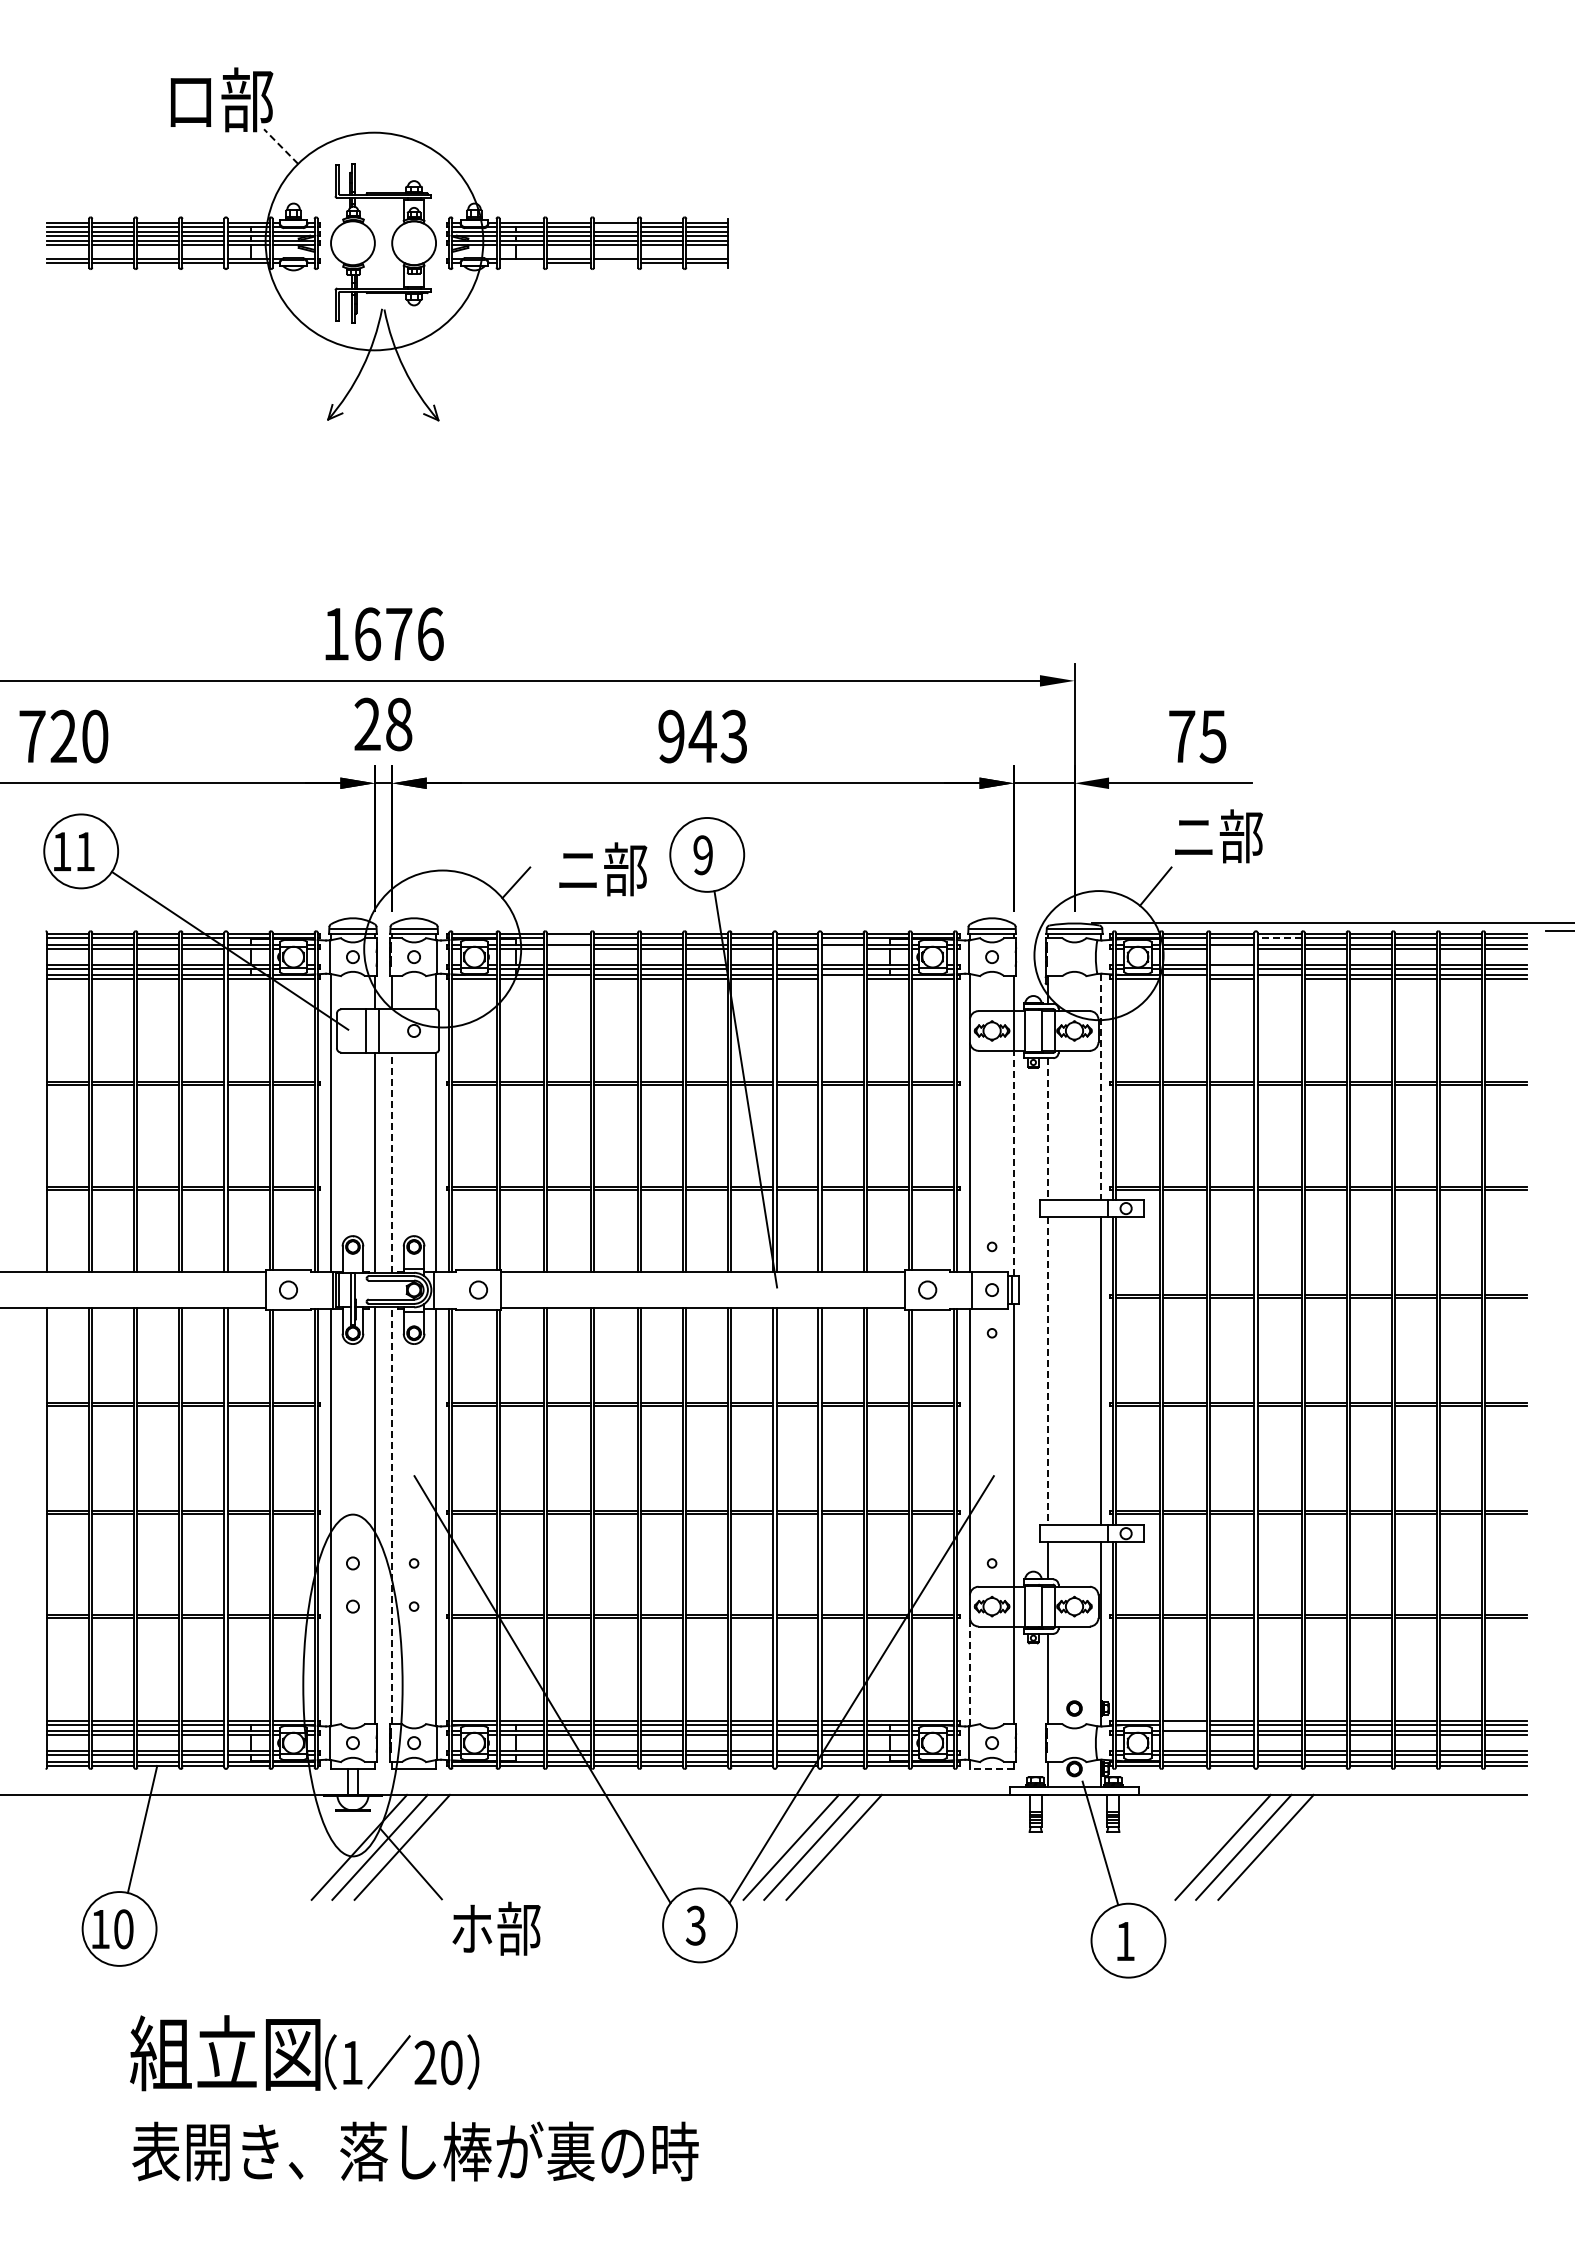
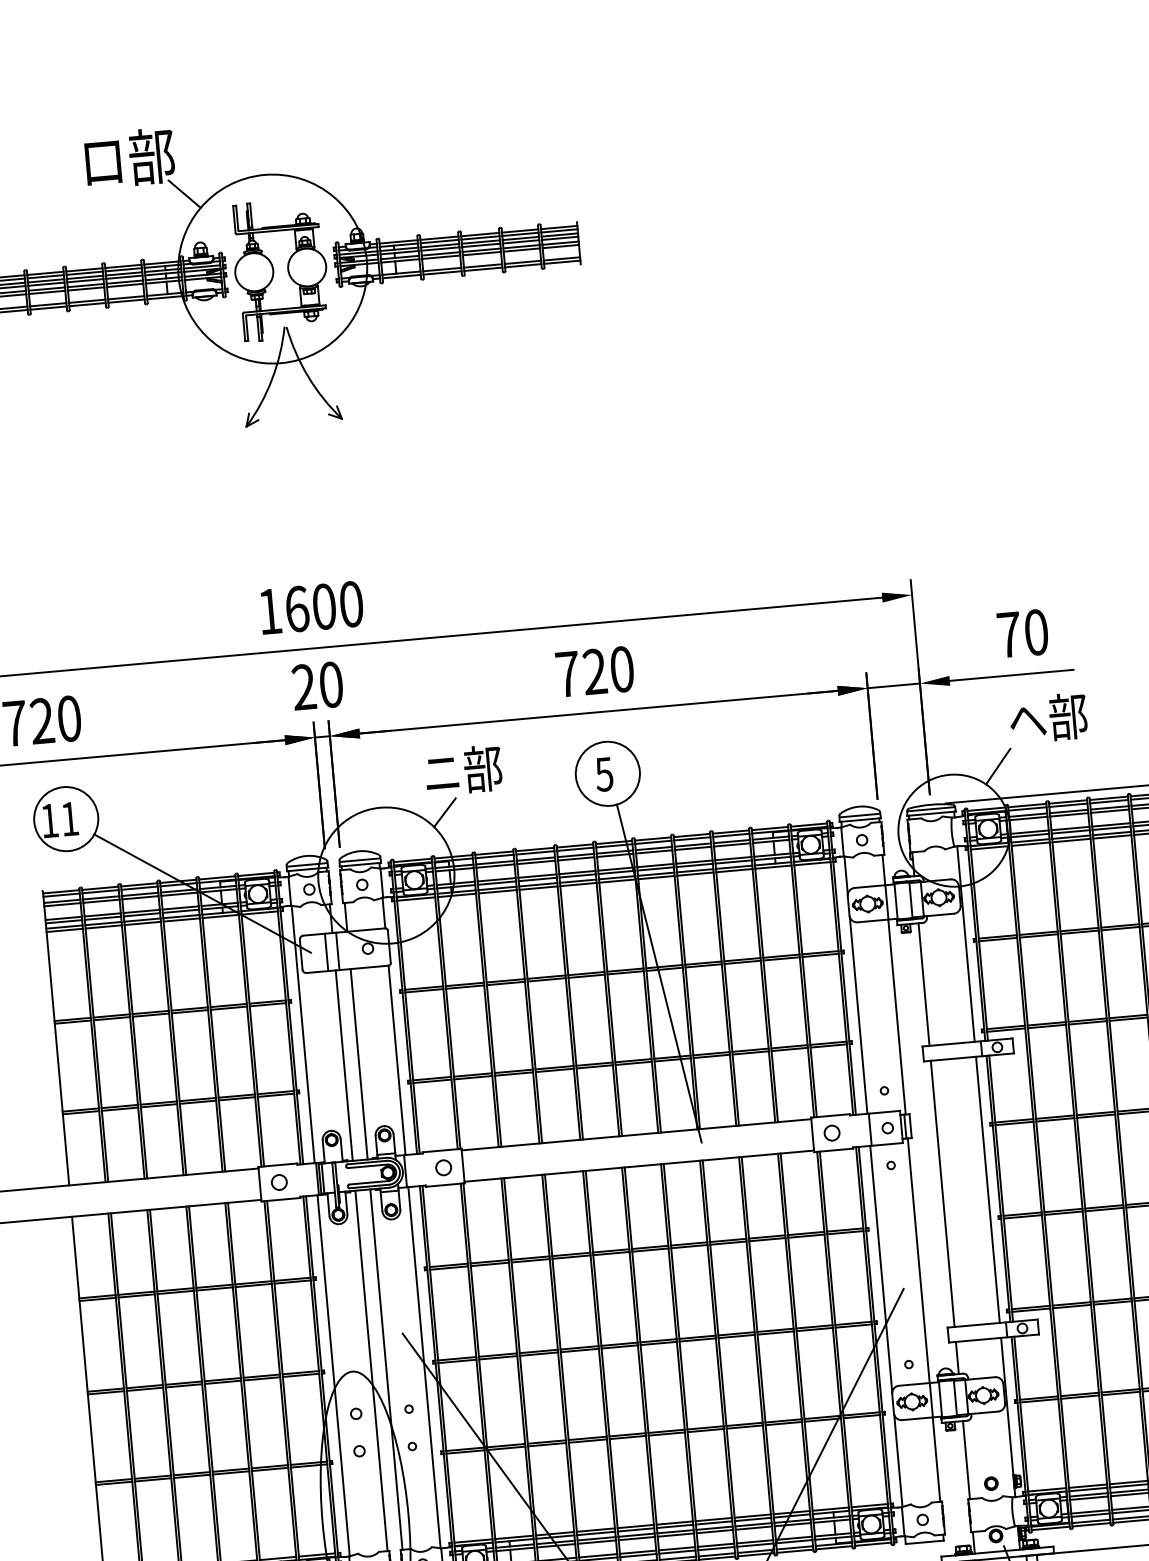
line: (280, 146) -> (184, 194), dashed -> solid
line: (616, 227) -> (480, 238), added
line: (521, 263) -> (401, 276), added
line: (616, 263) -> (483, 269), added
text: (414, 633) -> (337, 604), 1676 -> 1600
text: (399, 724) -> (331, 684), 28 -> 20
text: (702, 736) -> (594, 671), 943 -> 720
text: (1212, 736) -> (1035, 632), 75 -> 70
text: (1194, 837) -> (1027, 721), ニ部 -> ヘ部
text: (702, 855) -> (603, 774), 9 -> 5
text: (603, 869) -> (463, 770), moved
line: (568, 938) -> (494, 856), added
line: (1279, 938) -> (1109, 801), dashed -> solid
line: (568, 949) -> (495, 866), added
line: (842, 949) -> (732, 845), added
line: (1232, 949) -> (1069, 815), added
line: (1232, 968) -> (1070, 831), added
line: (568, 978) -> (497, 891), added
line: (842, 978) -> (734, 870), added
line: (1185, 978) -> (1030, 843), added
line: (1279, 978) -> (1112, 836), added
line: (1100, 1087) -> (965, 944), dashed -> solid
line: (1048, 1129) -> (924, 984), dashed -> solid
line: (392, 1162) -> (359, 1064), dashed -> solid
line: (1014, 1163) -> (897, 1016), dashed -> solid
line: (1048, 1371) -> (942, 1194), dashed -> solid
line: (392, 1515) -> (386, 1369), dashed -> solid
line: (970, 1672) -> (898, 1460), dashed -> solid
line: (1185, 1725) -> (1088, 1489), added
line: (1185, 1735) -> (1089, 1498), added
line: (992, 1769) -> (925, 1542), dashed -> solid

